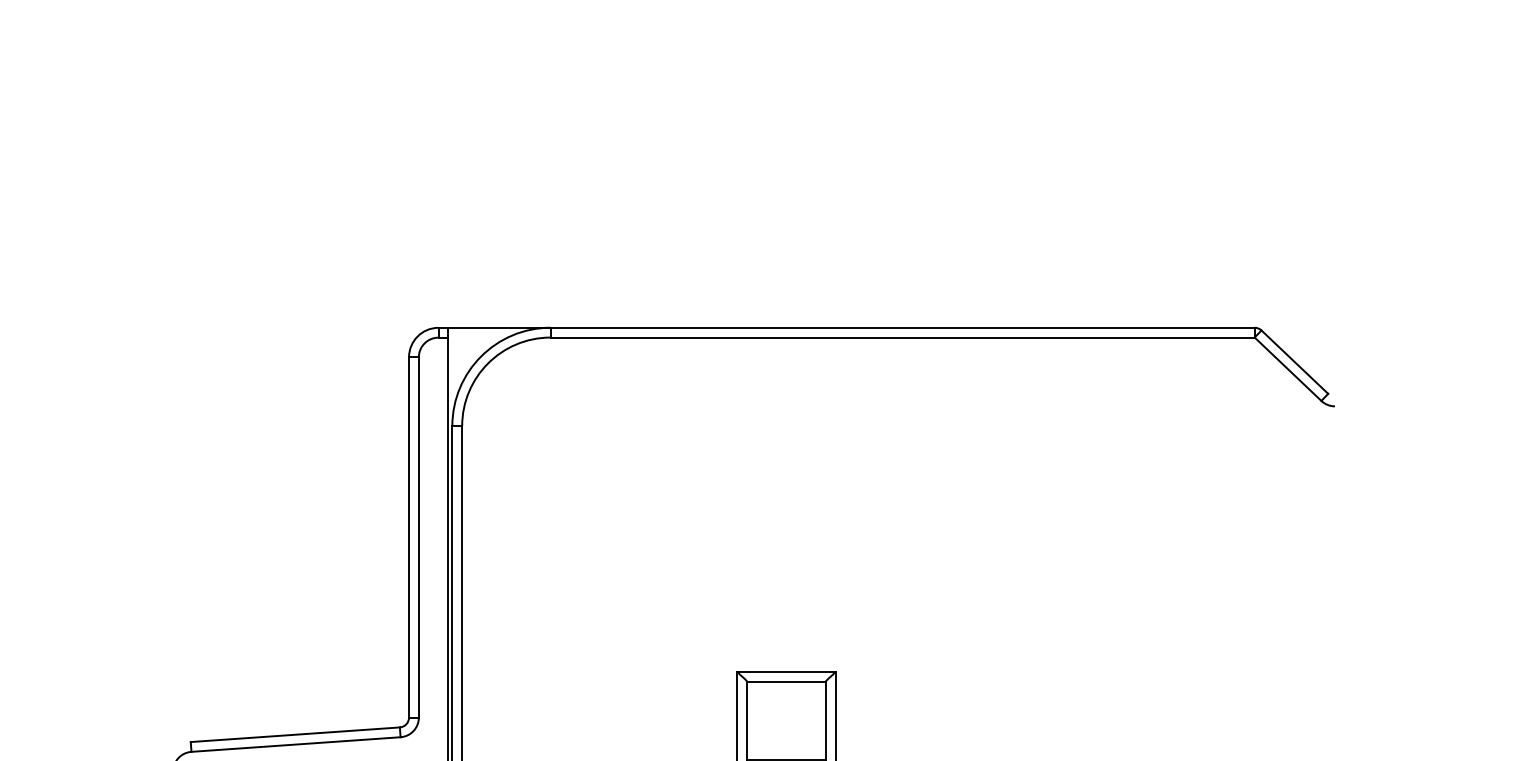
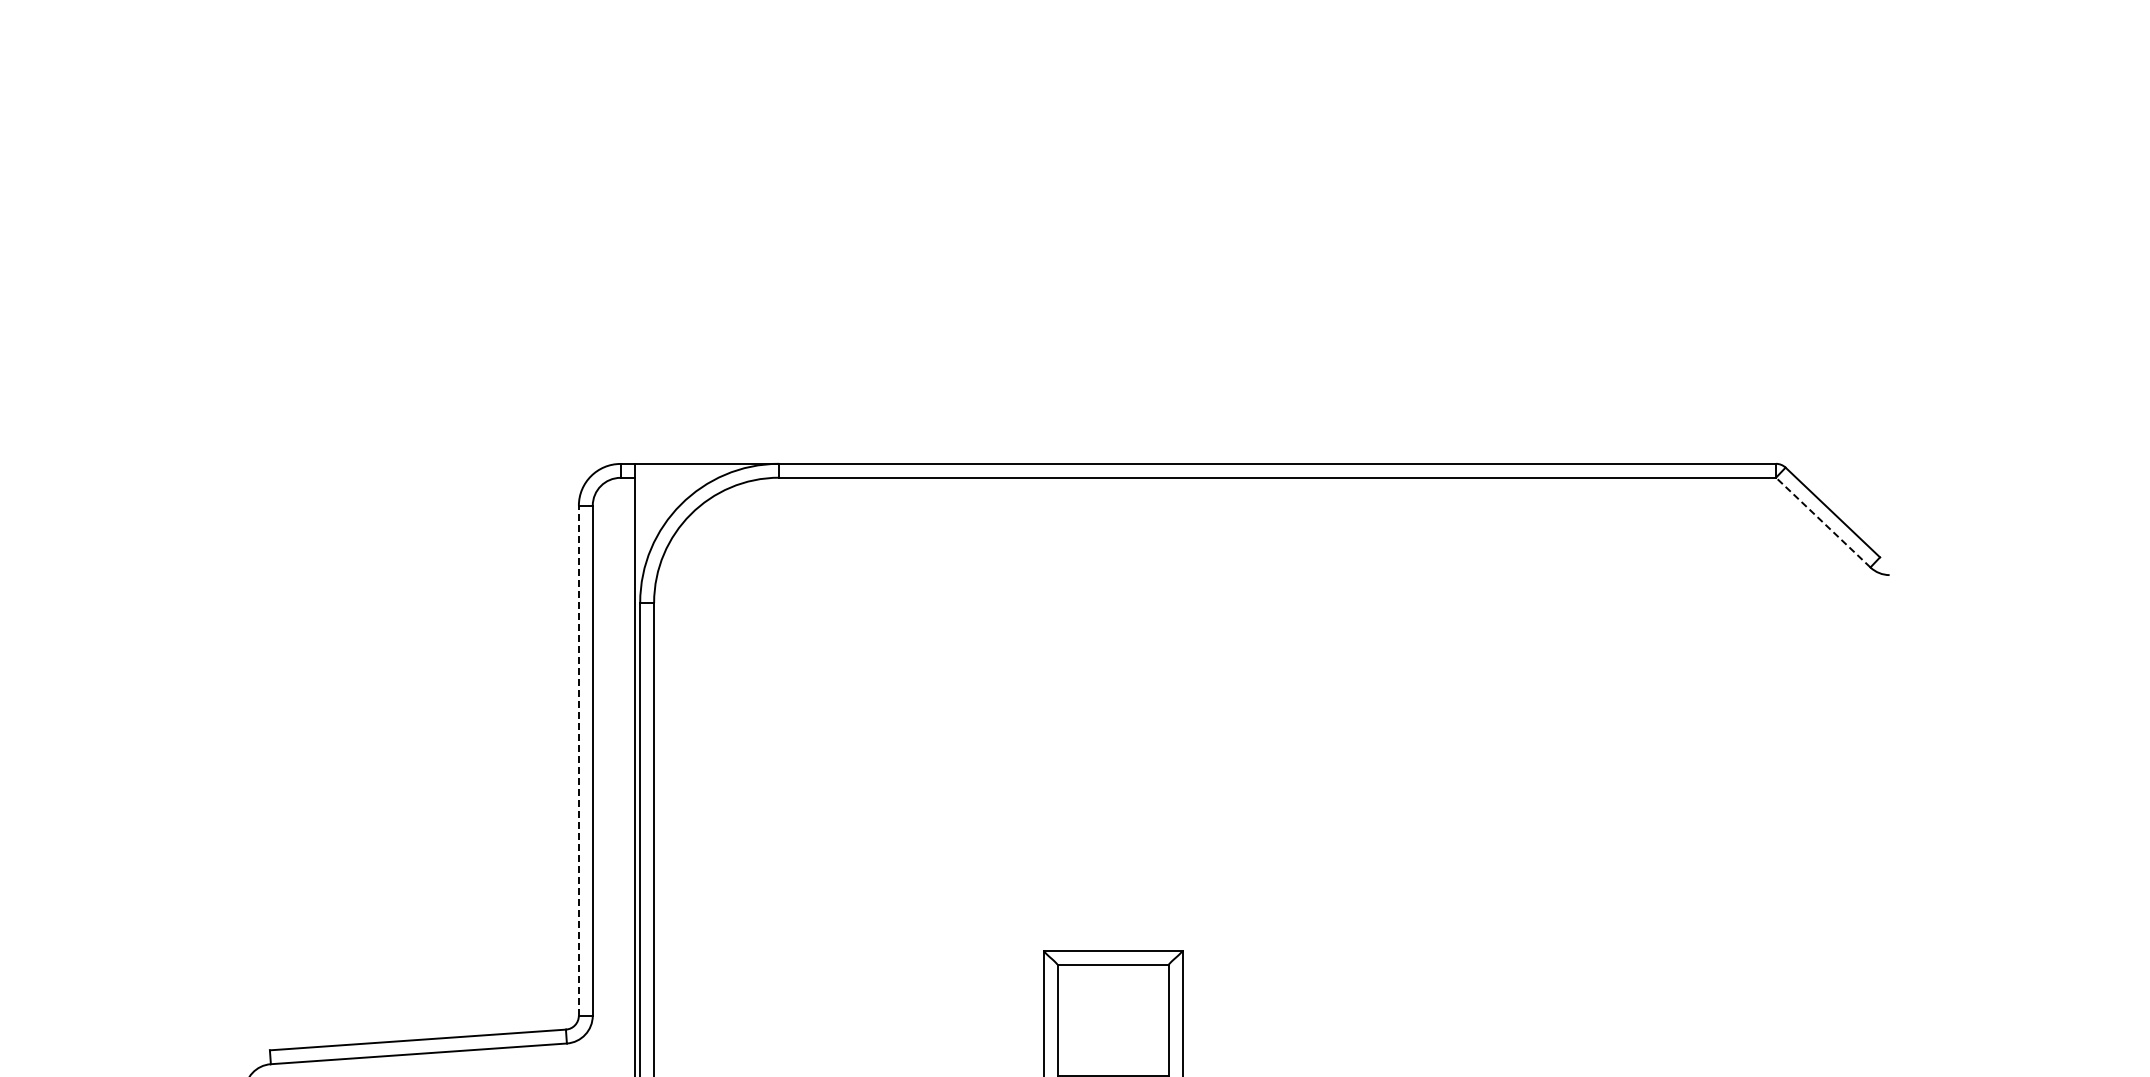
line: (1287, 369) -> (1822, 522), solid -> dashed
line: (408, 537) -> (578, 760), solid -> dashed

